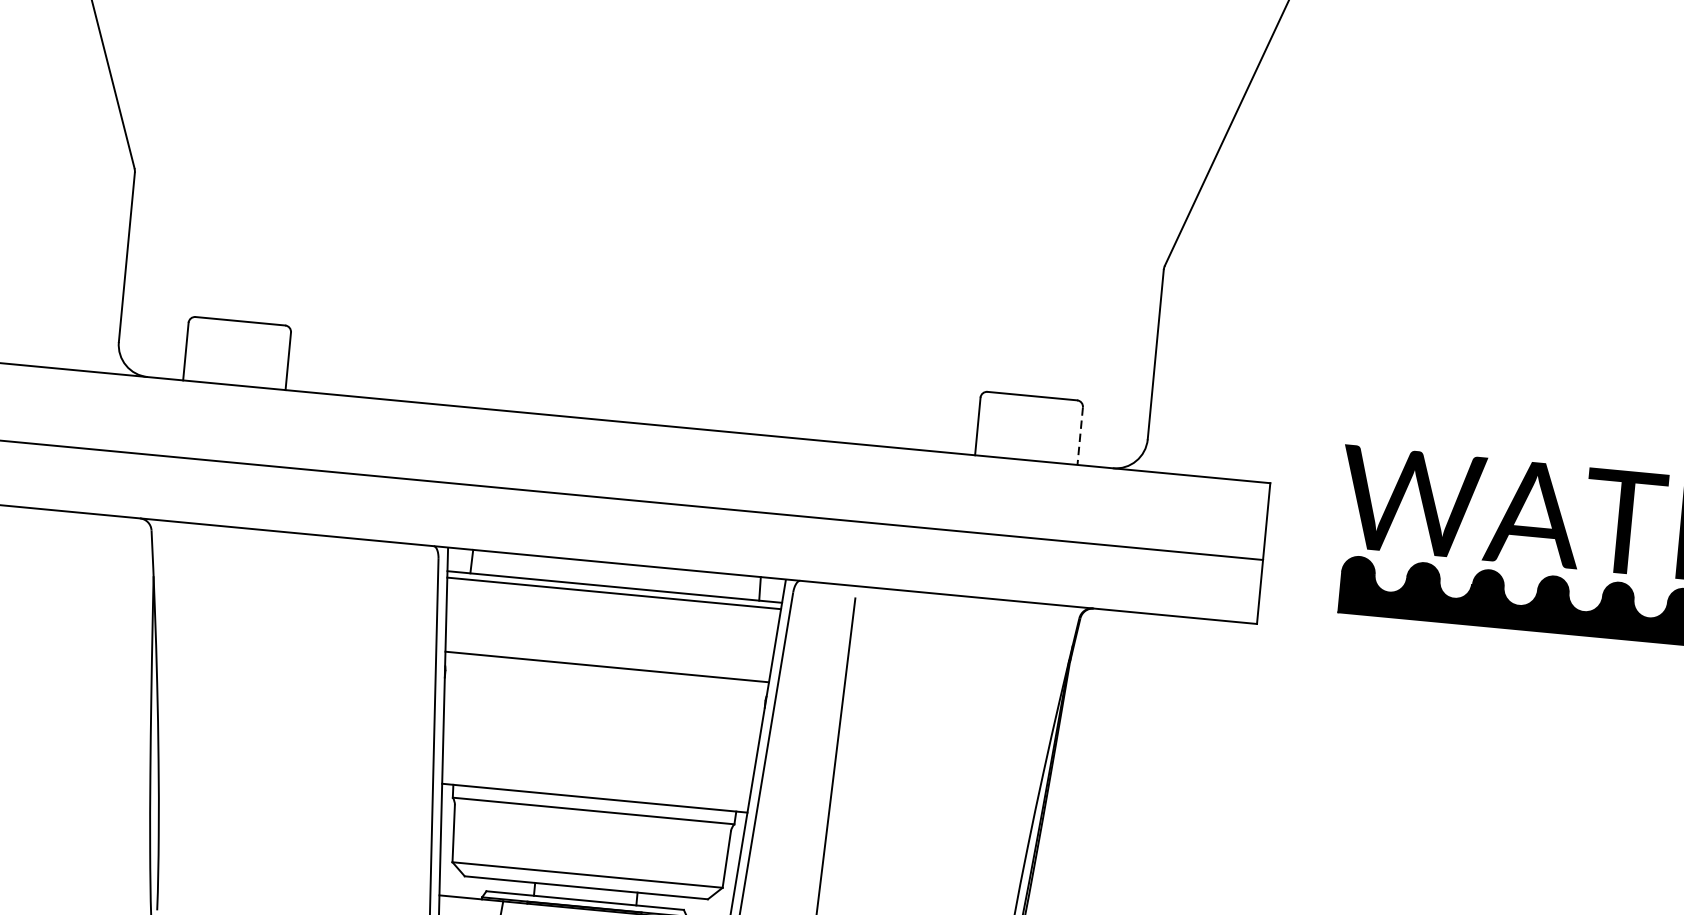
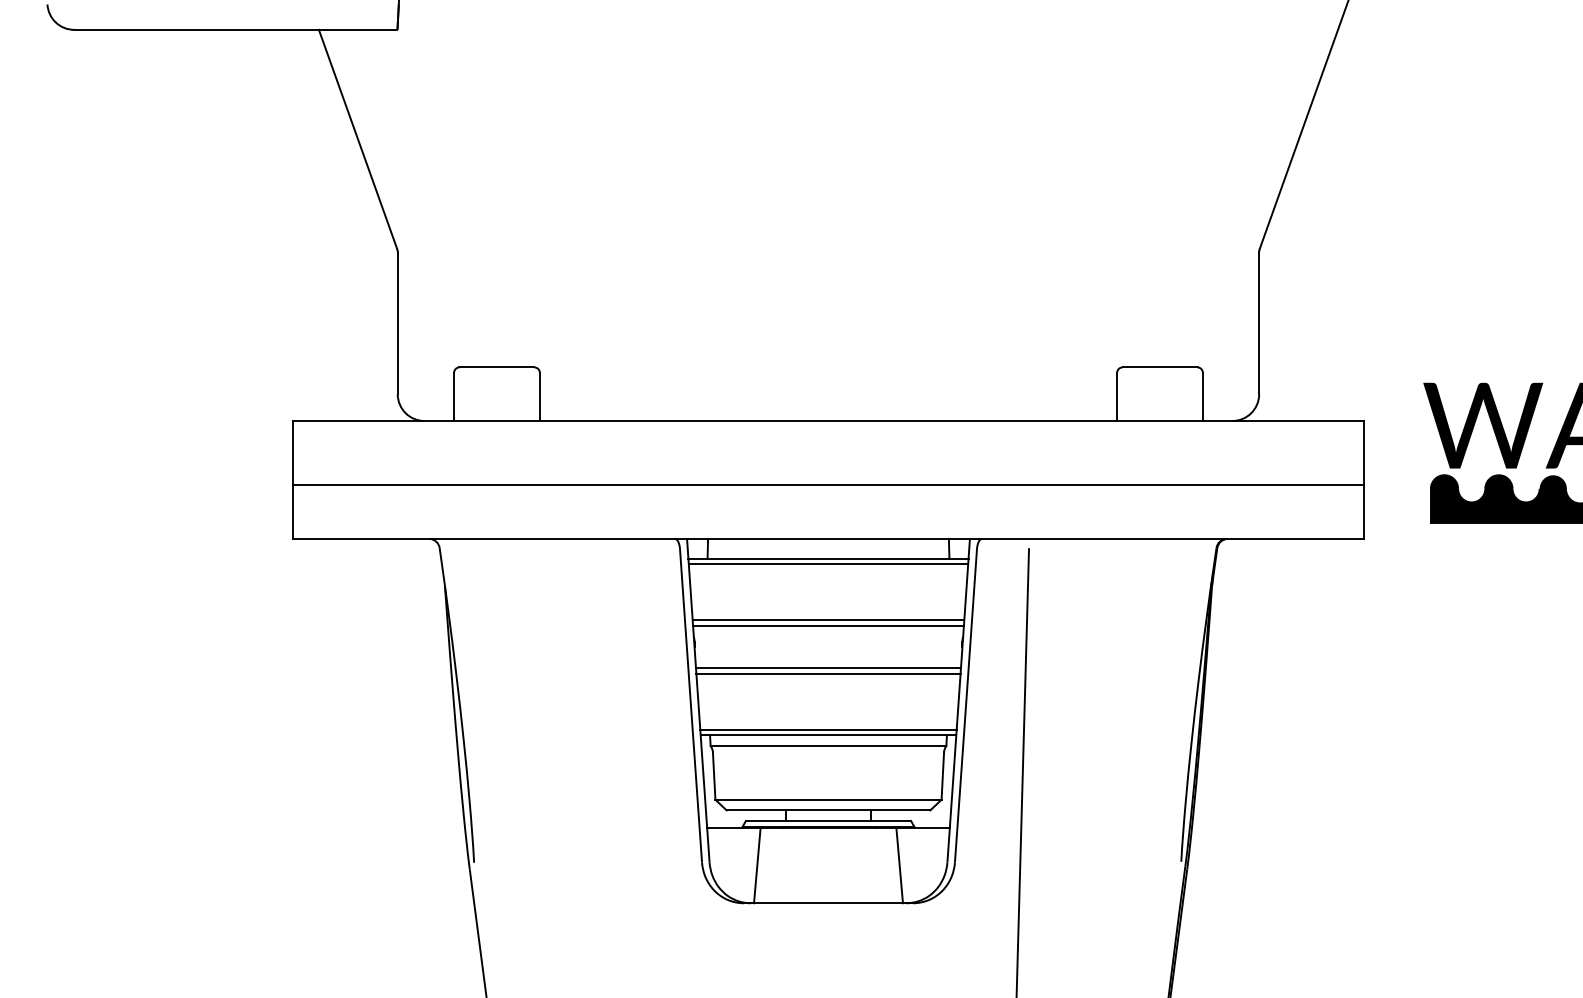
line: (1079, 436) -> (1202, 397), dashed -> solid
line: (607, 660) -> (828, 620), added
line: (602, 718) -> (828, 668), added
line: (601, 724) -> (828, 673), added
line: (595, 792) -> (828, 730), added

